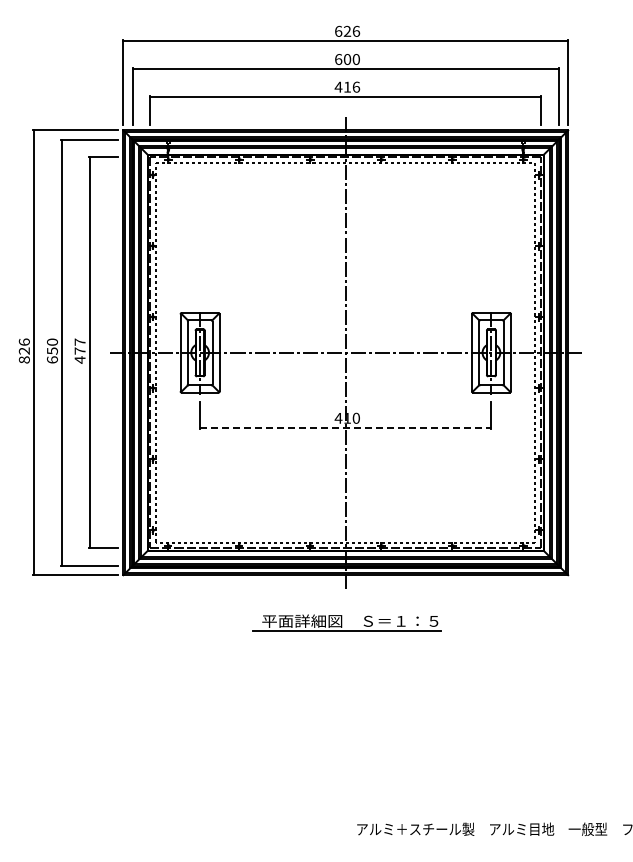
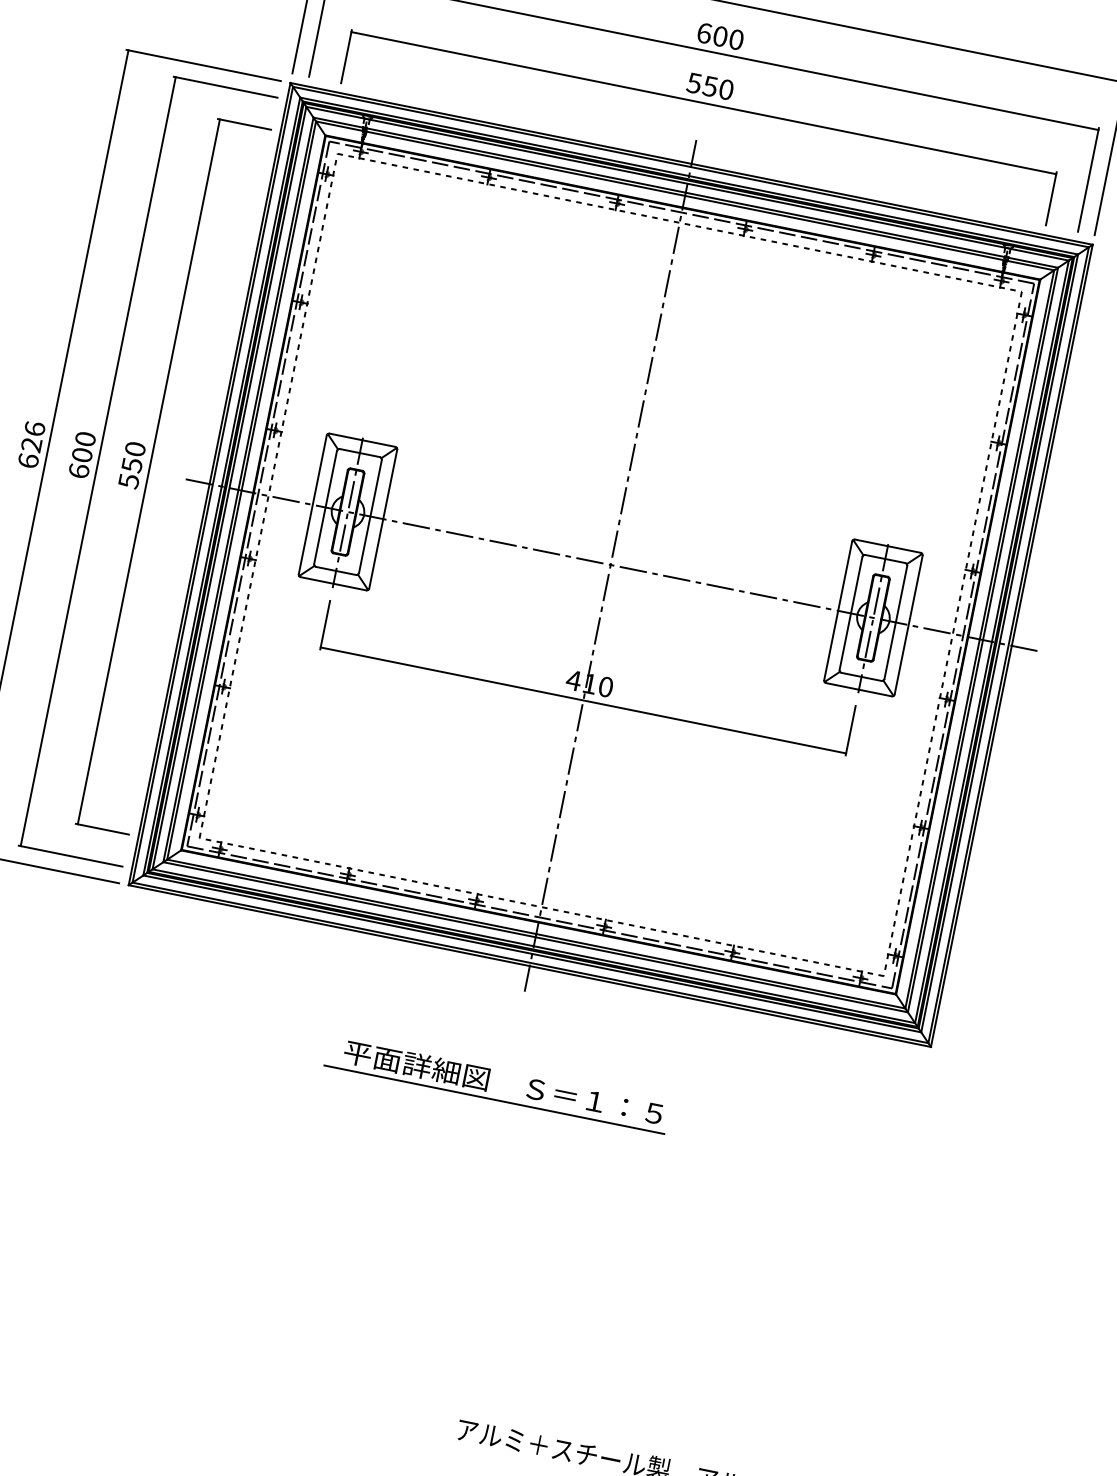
text: (347, 86) -> (710, 85), 416 -> 550
text: (52, 350) -> (82, 454), 650 -> 600
text: (79, 350) -> (131, 463), 477 -> 550
text: (23, 359) -> (26, 459), 826 -> 626
line: (345, 427) -> (583, 699), dashed -> solid
part: (346, 622) -> (496, 1083), moved

